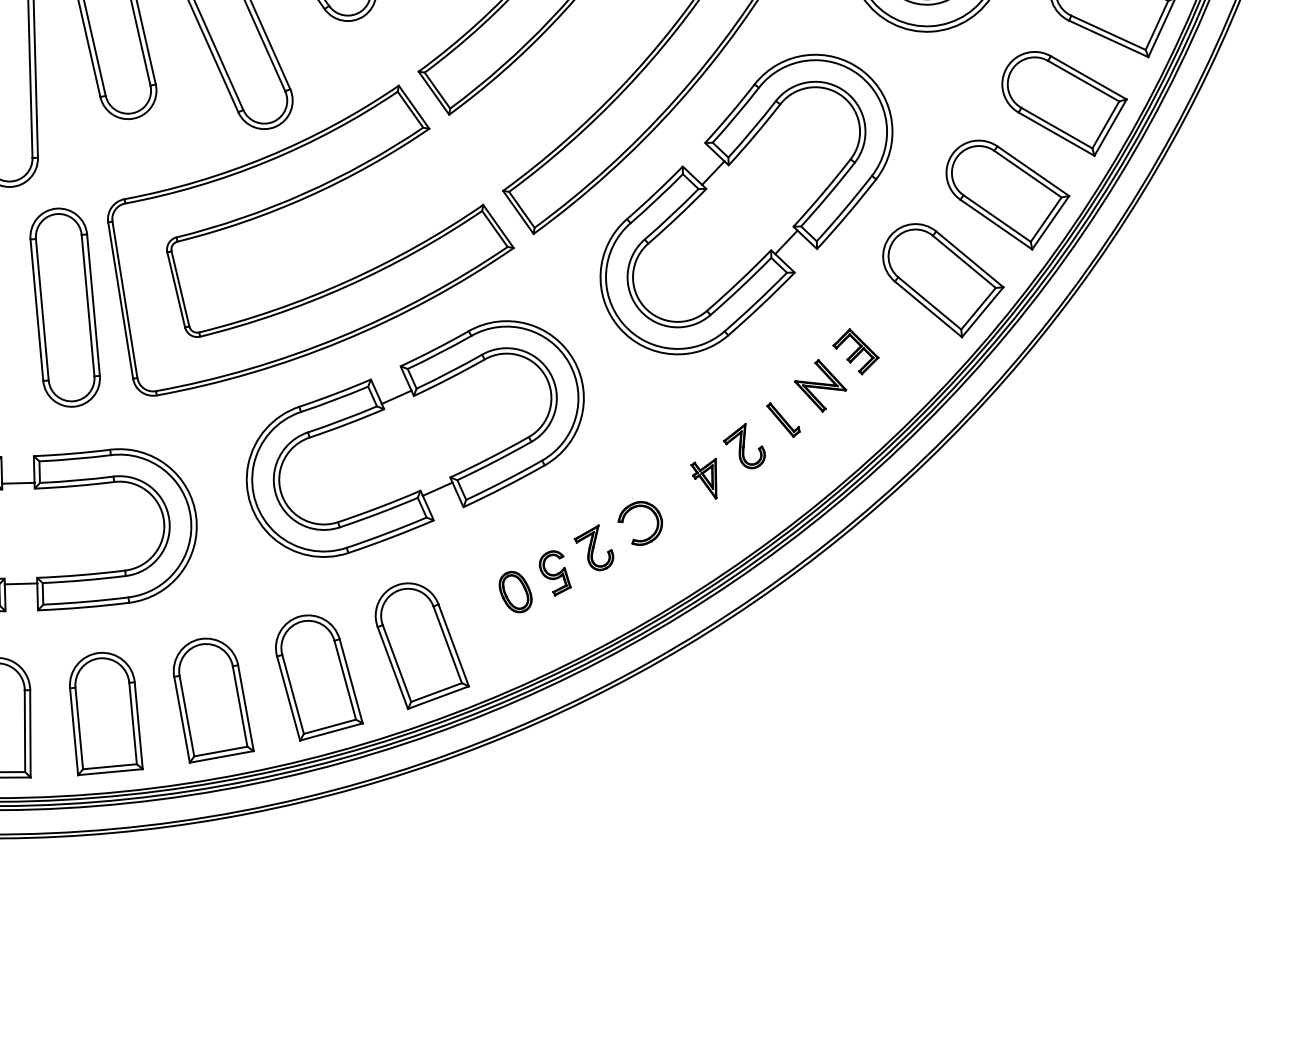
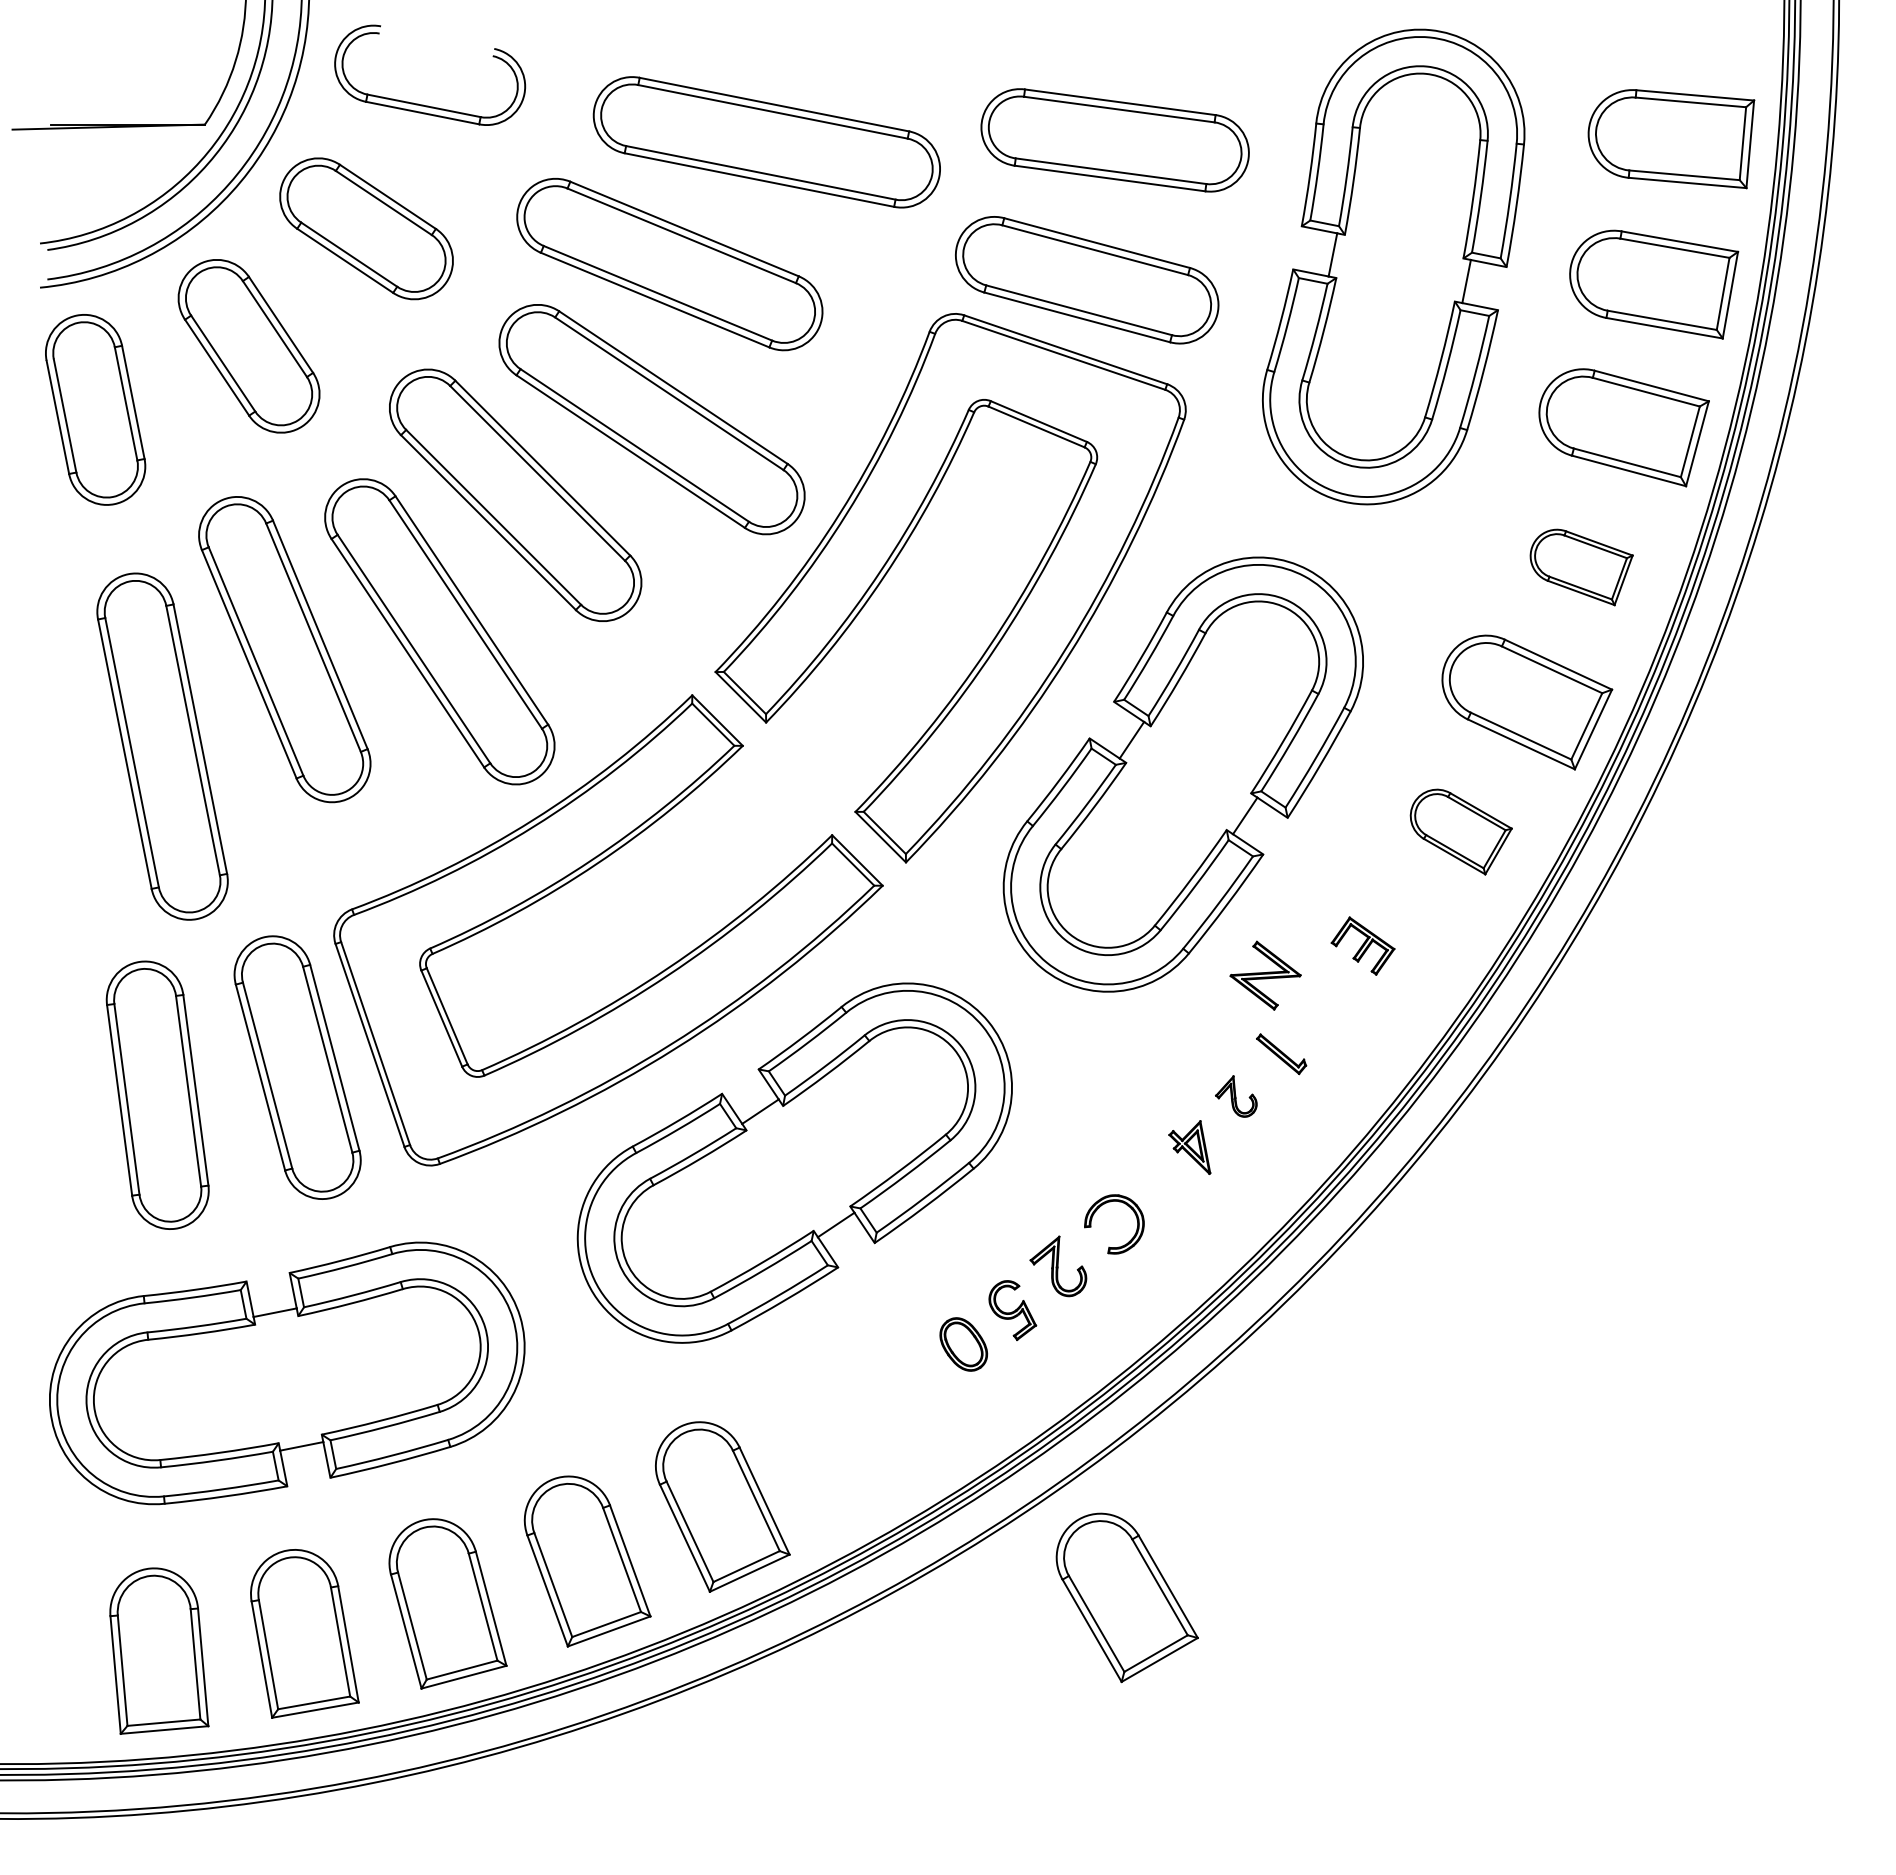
part: (1062, 103) -> (1581, 567), size x0.6
part: (941, 280) -> (1461, 831), size x0.6
part: (820, 385) -> (1265, 975), moved
part: (745, 445) -> (1236, 1096), size x0.7
part: (422, 648) -> (1126, 1597), moved

